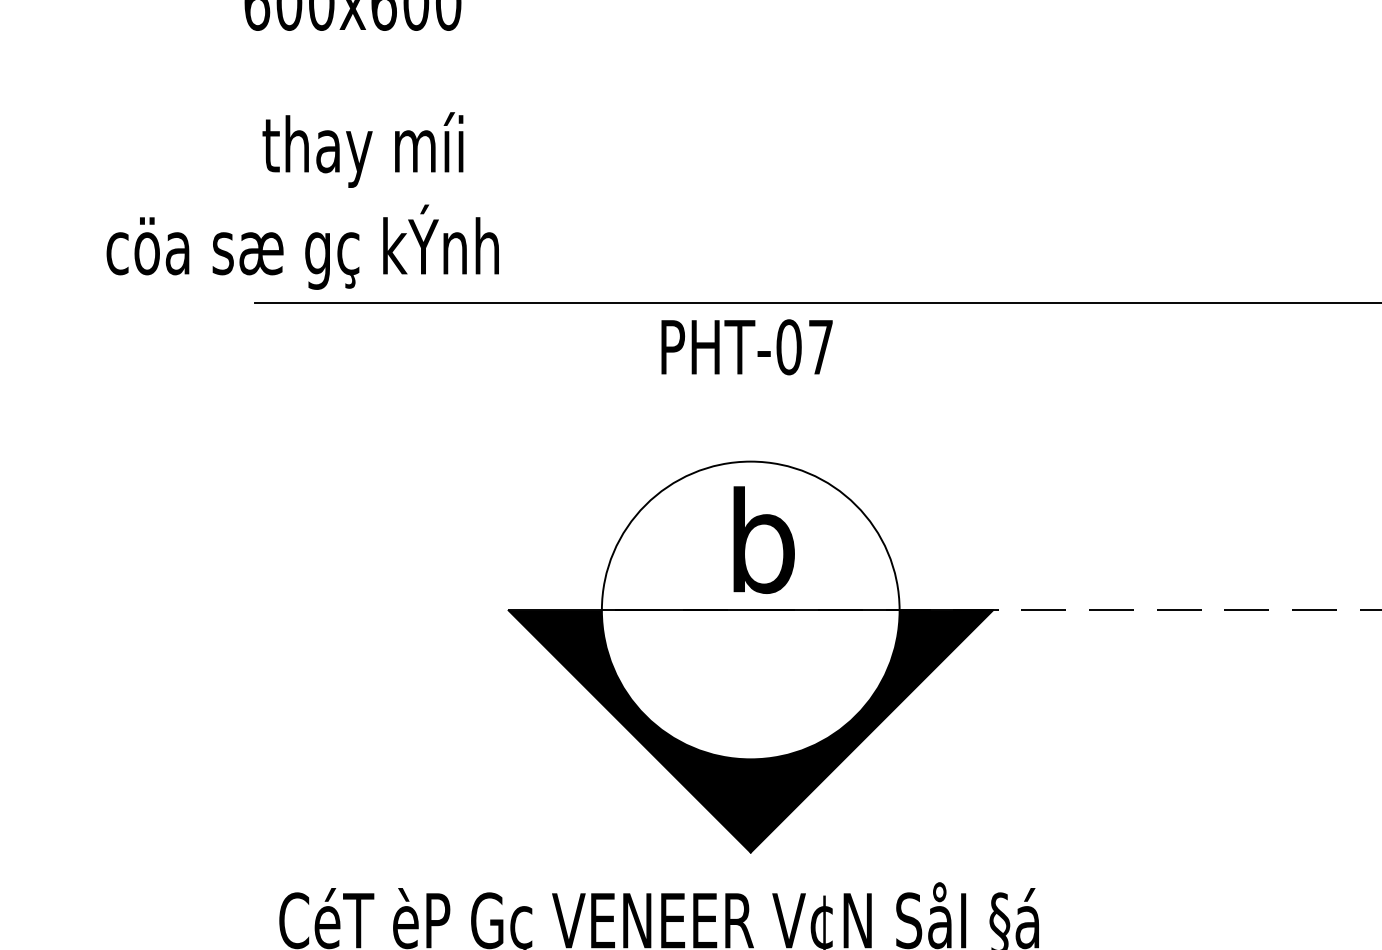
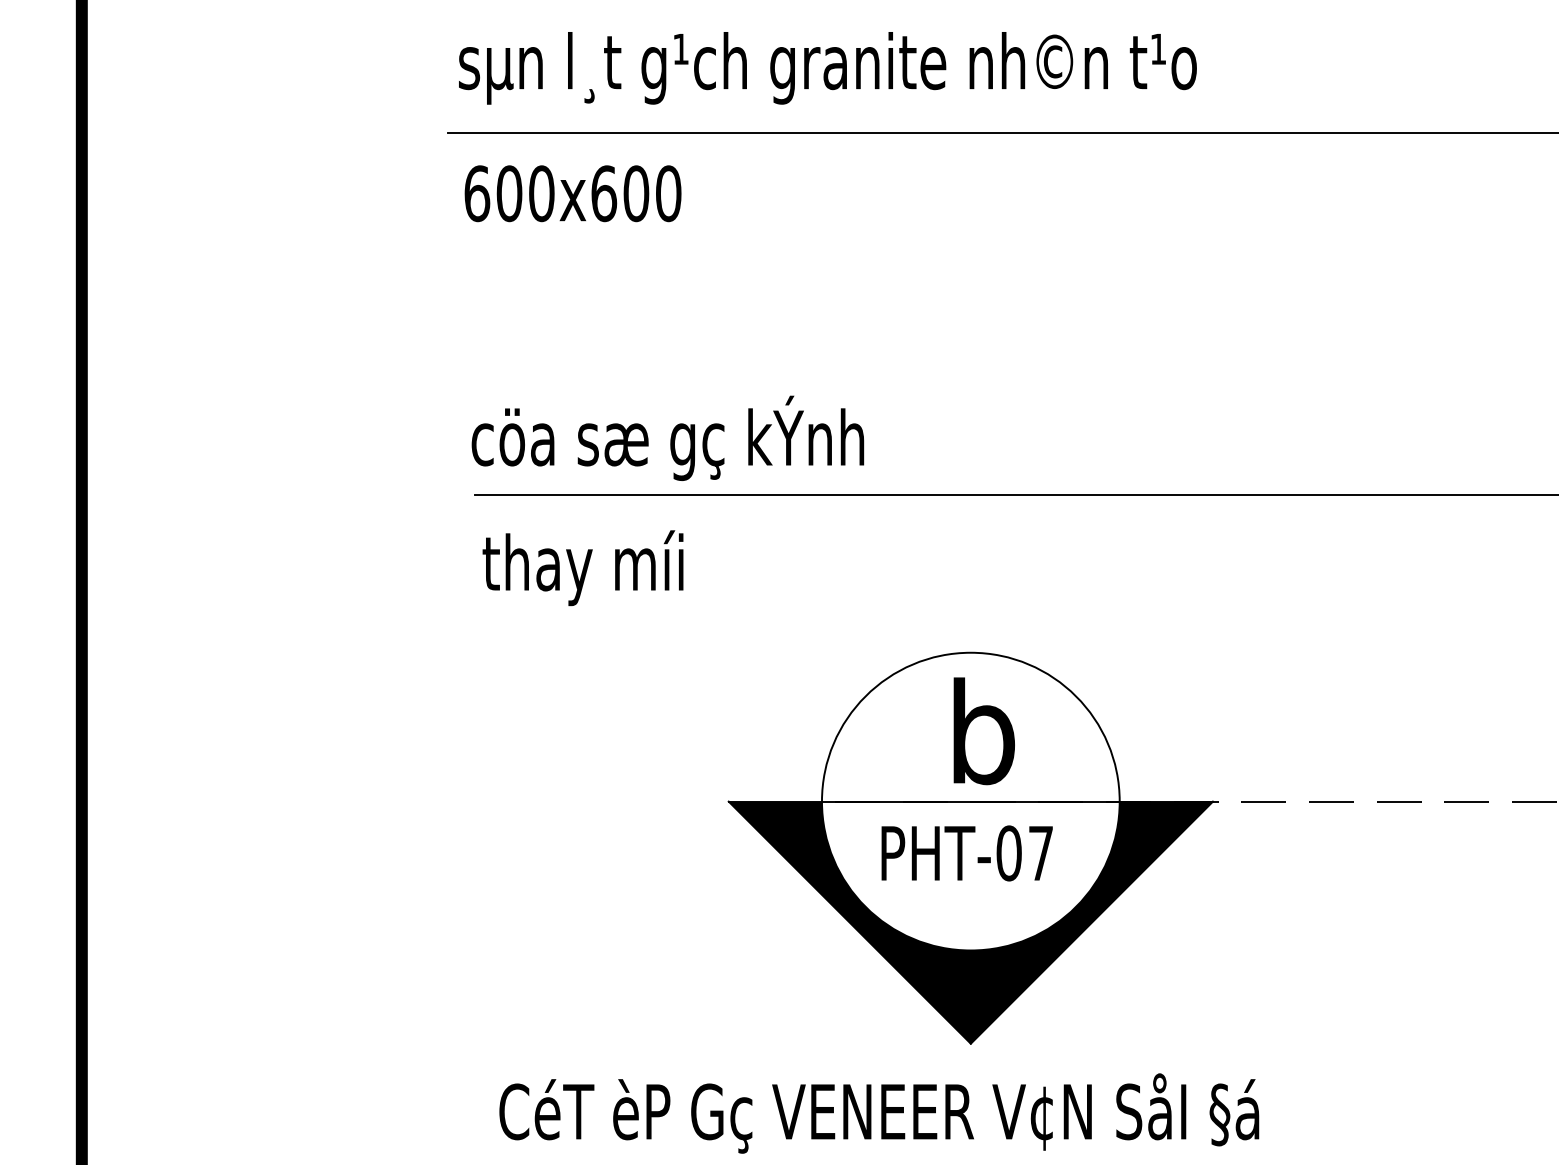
text: (362, 150) -> (582, 568), moved
text: (302, 246) -> (667, 437), moved
text: (746, 347) -> (966, 853), moved

